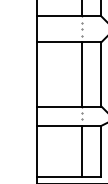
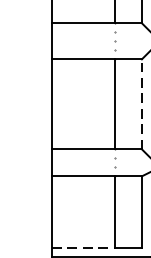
line: (101, 73) -> (141, 103), solid -> dashed
line: (60, 177) -> (84, 248), solid -> dashed

